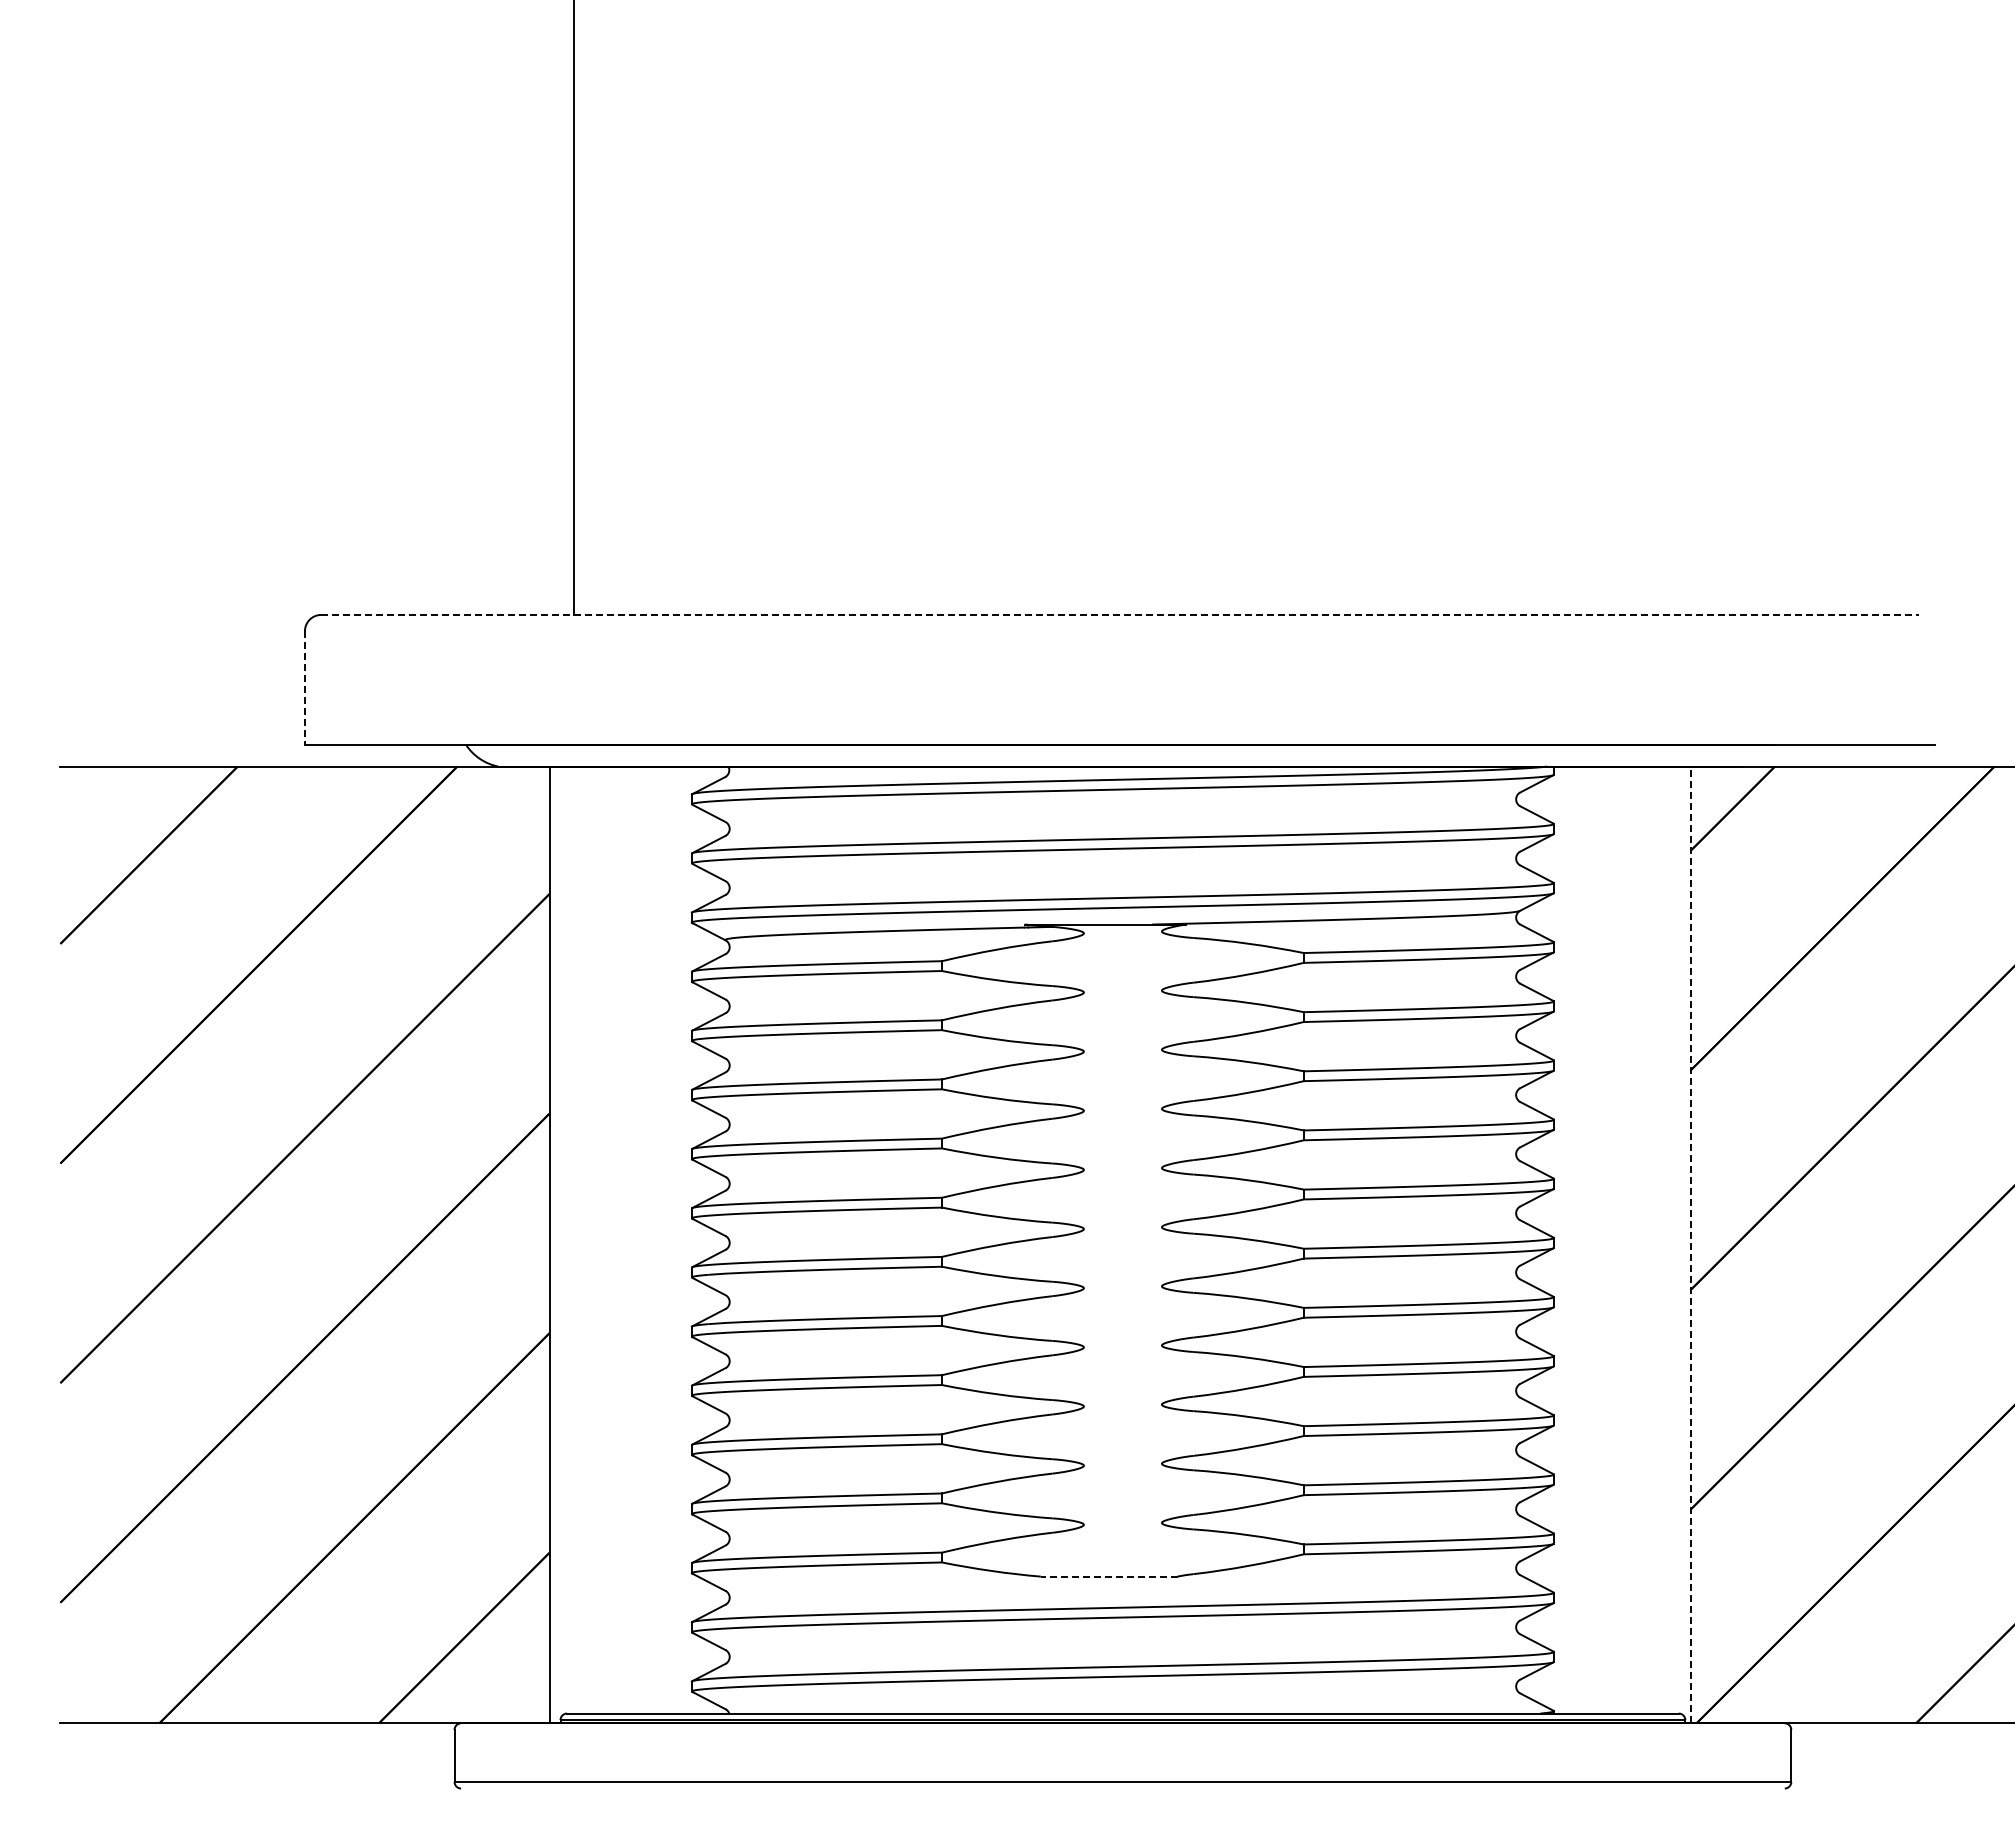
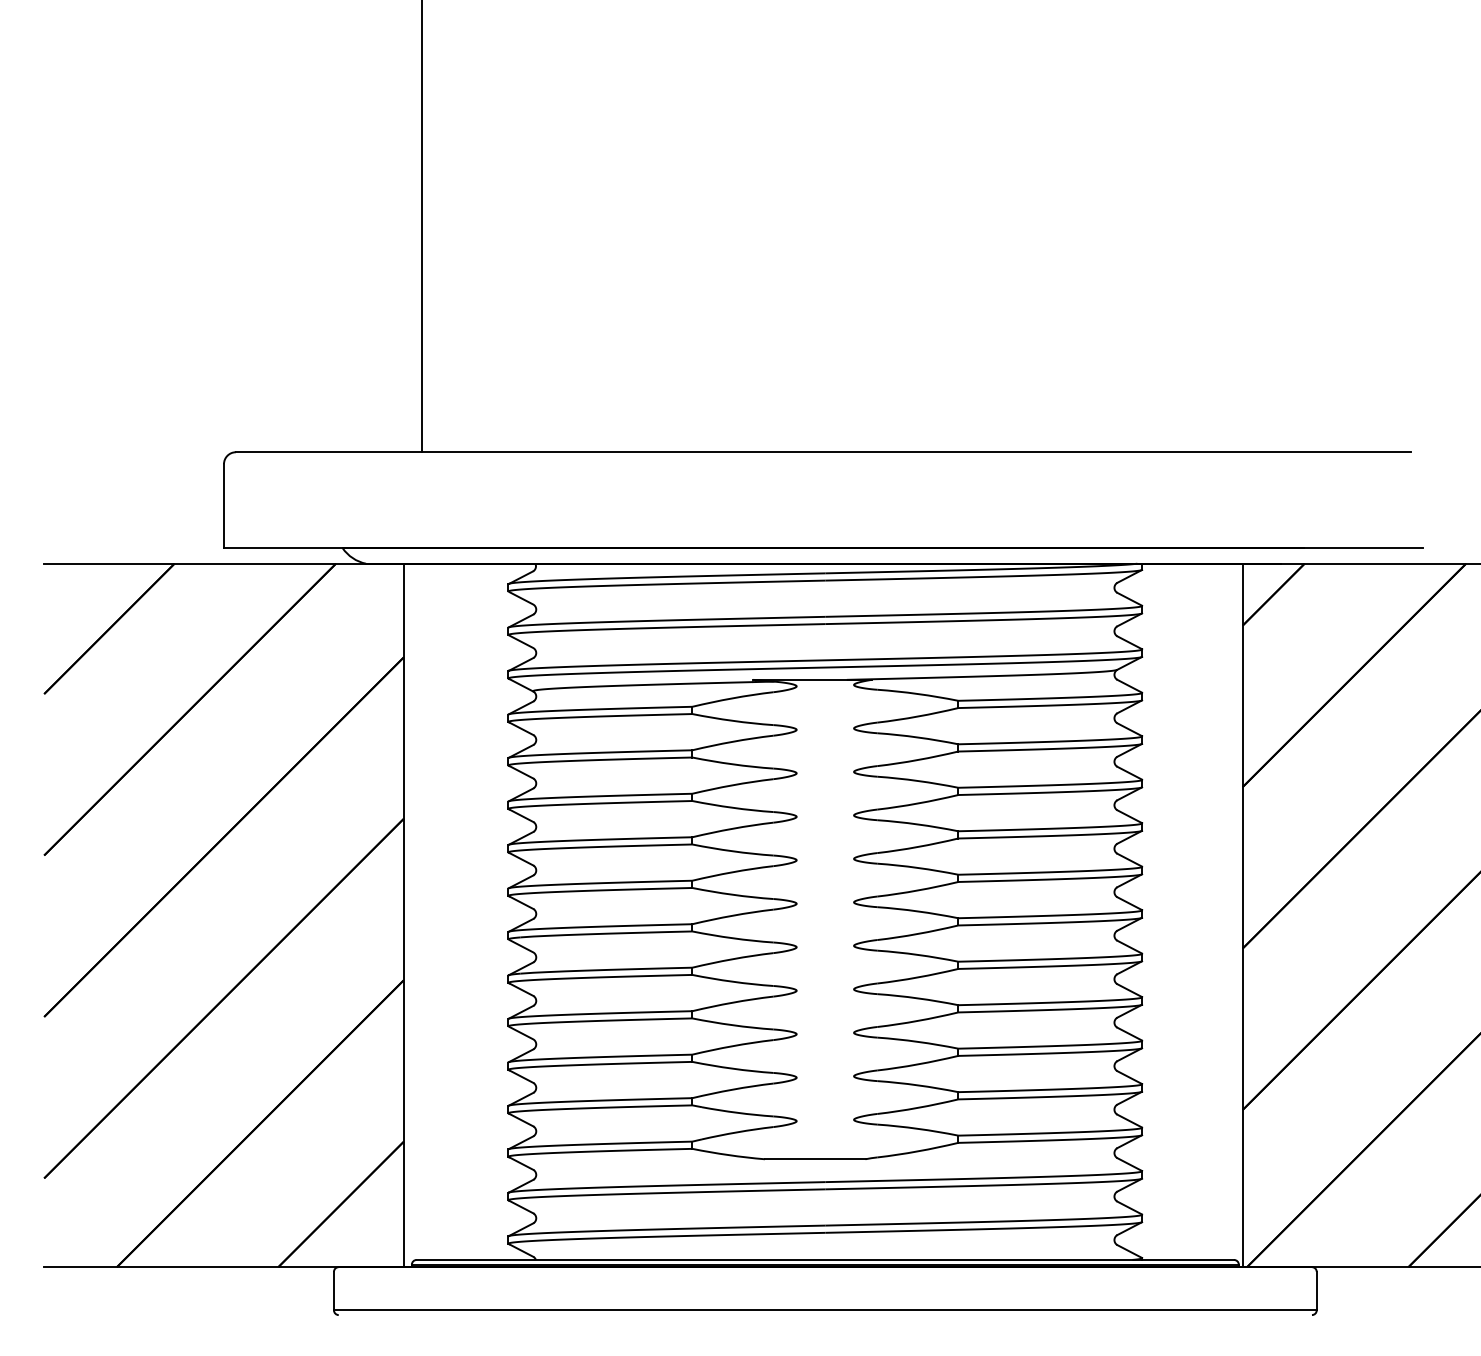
line: (1120, 614) -> (823, 451), dashed -> solid
line: (304, 688) -> (223, 506), dashed -> solid
line: (1690, 1244) -> (1242, 915), dashed -> solid
line: (1108, 1576) -> (814, 1159), dashed -> solid

